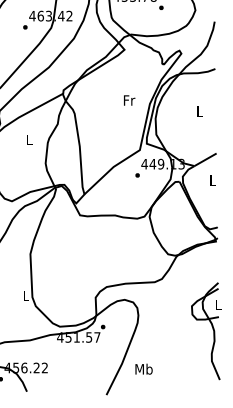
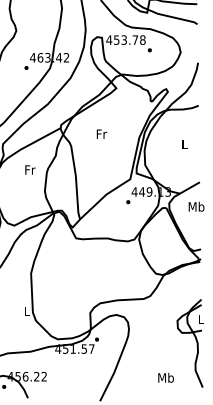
text: (129, 99) -> (101, 133), moved
text: (29, 139) -> (30, 169), L -> Fr
text: (212, 180) -> (196, 206), L -> Mb
text: (143, 368) -> (165, 377), moved

